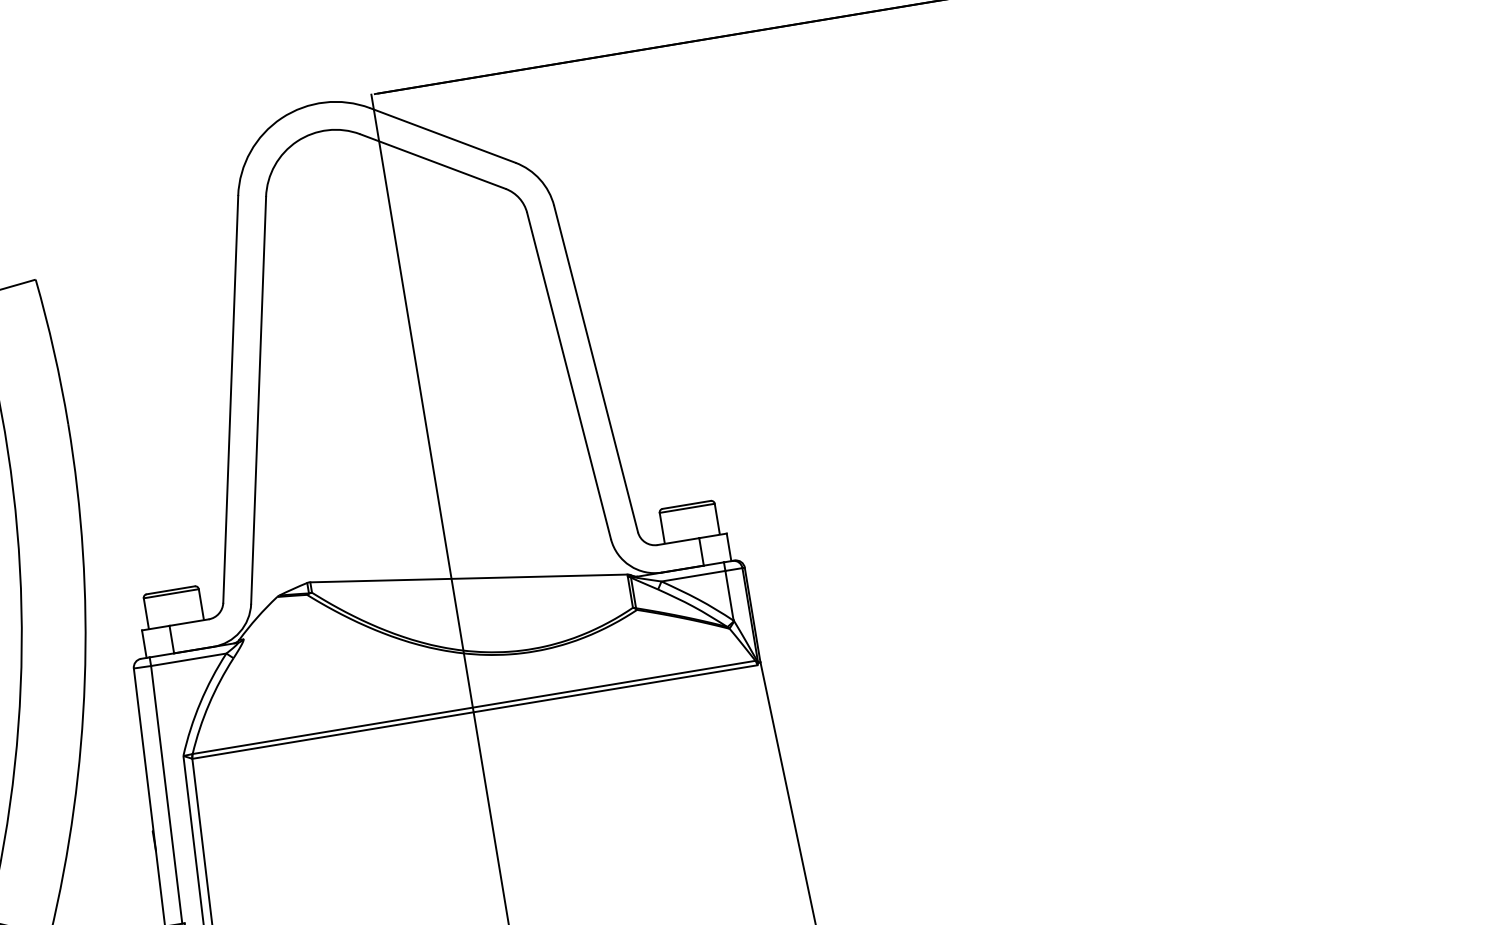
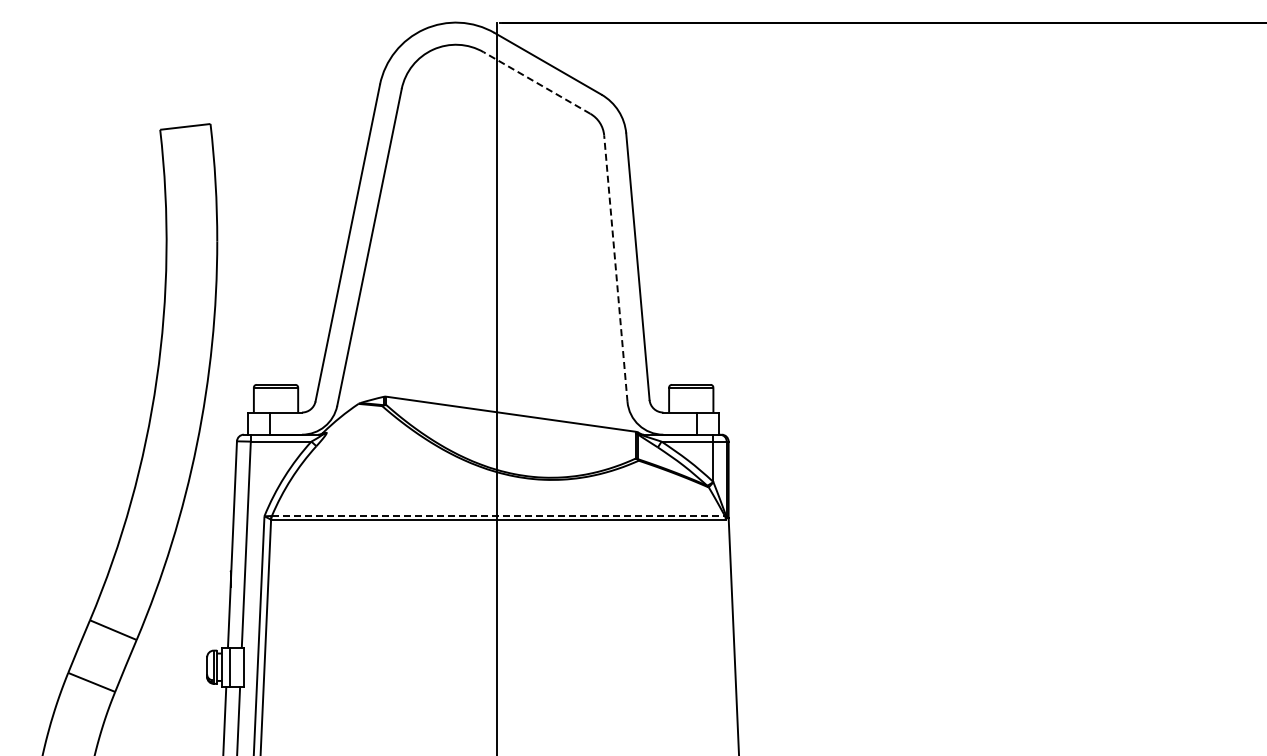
line: (433, 162) -> (537, 83), solid -> dashed
line: (568, 375) -> (615, 268), solid -> dashed
line: (474, 706) -> (498, 515), solid -> dashed

